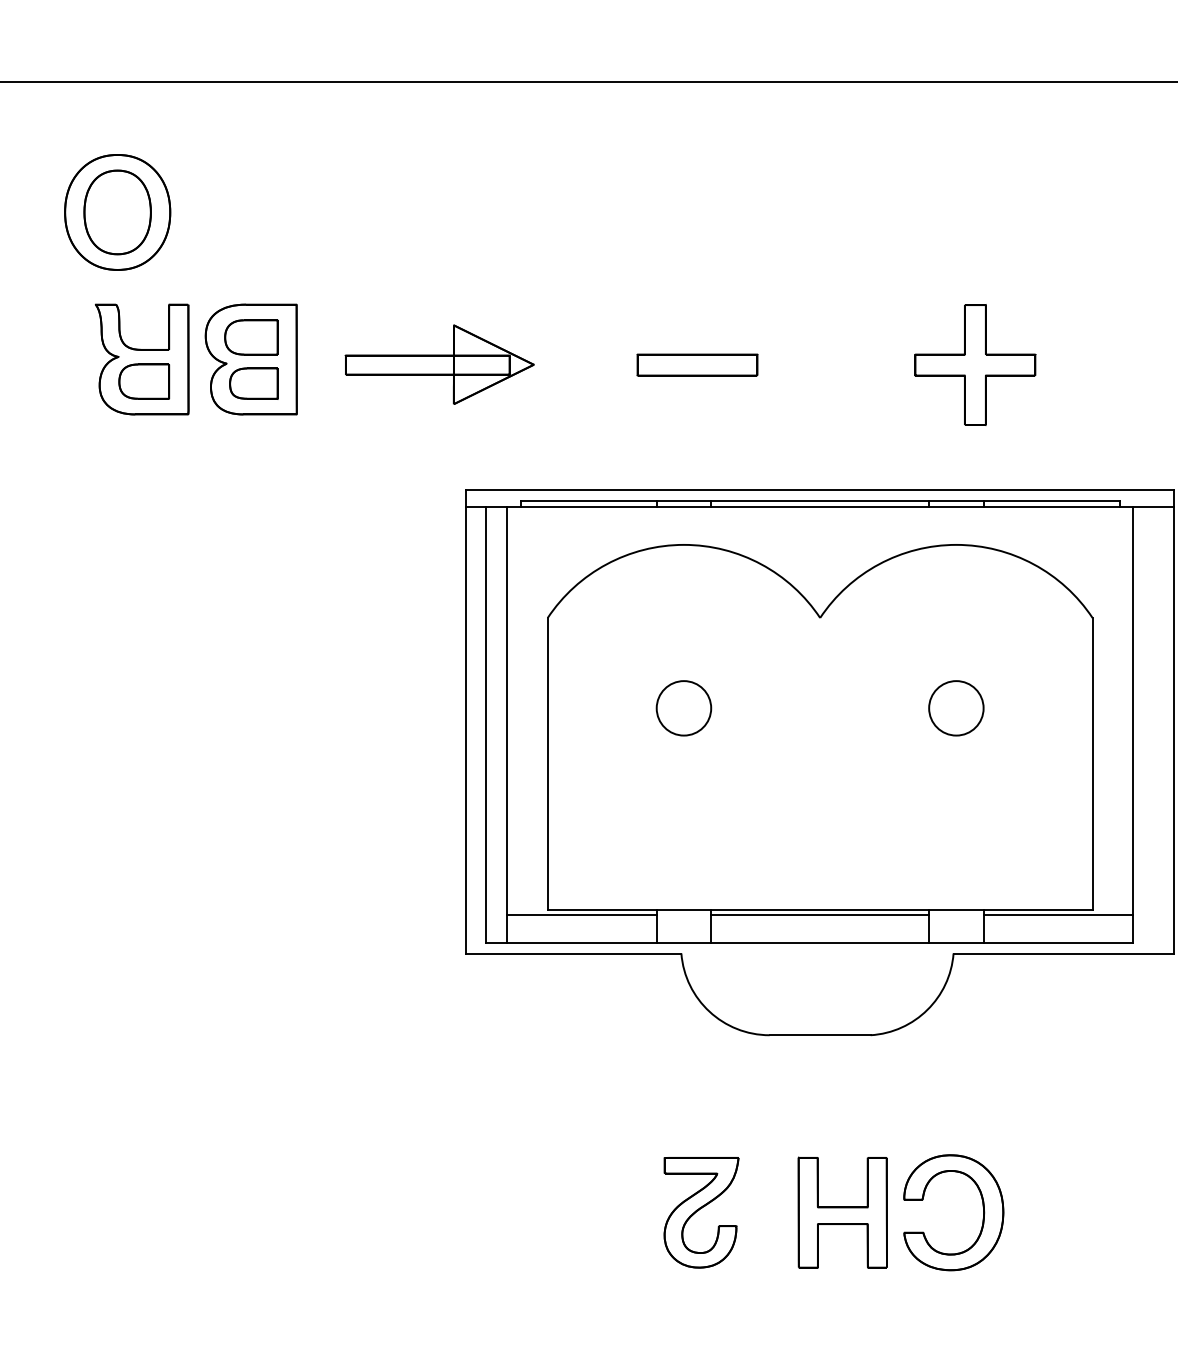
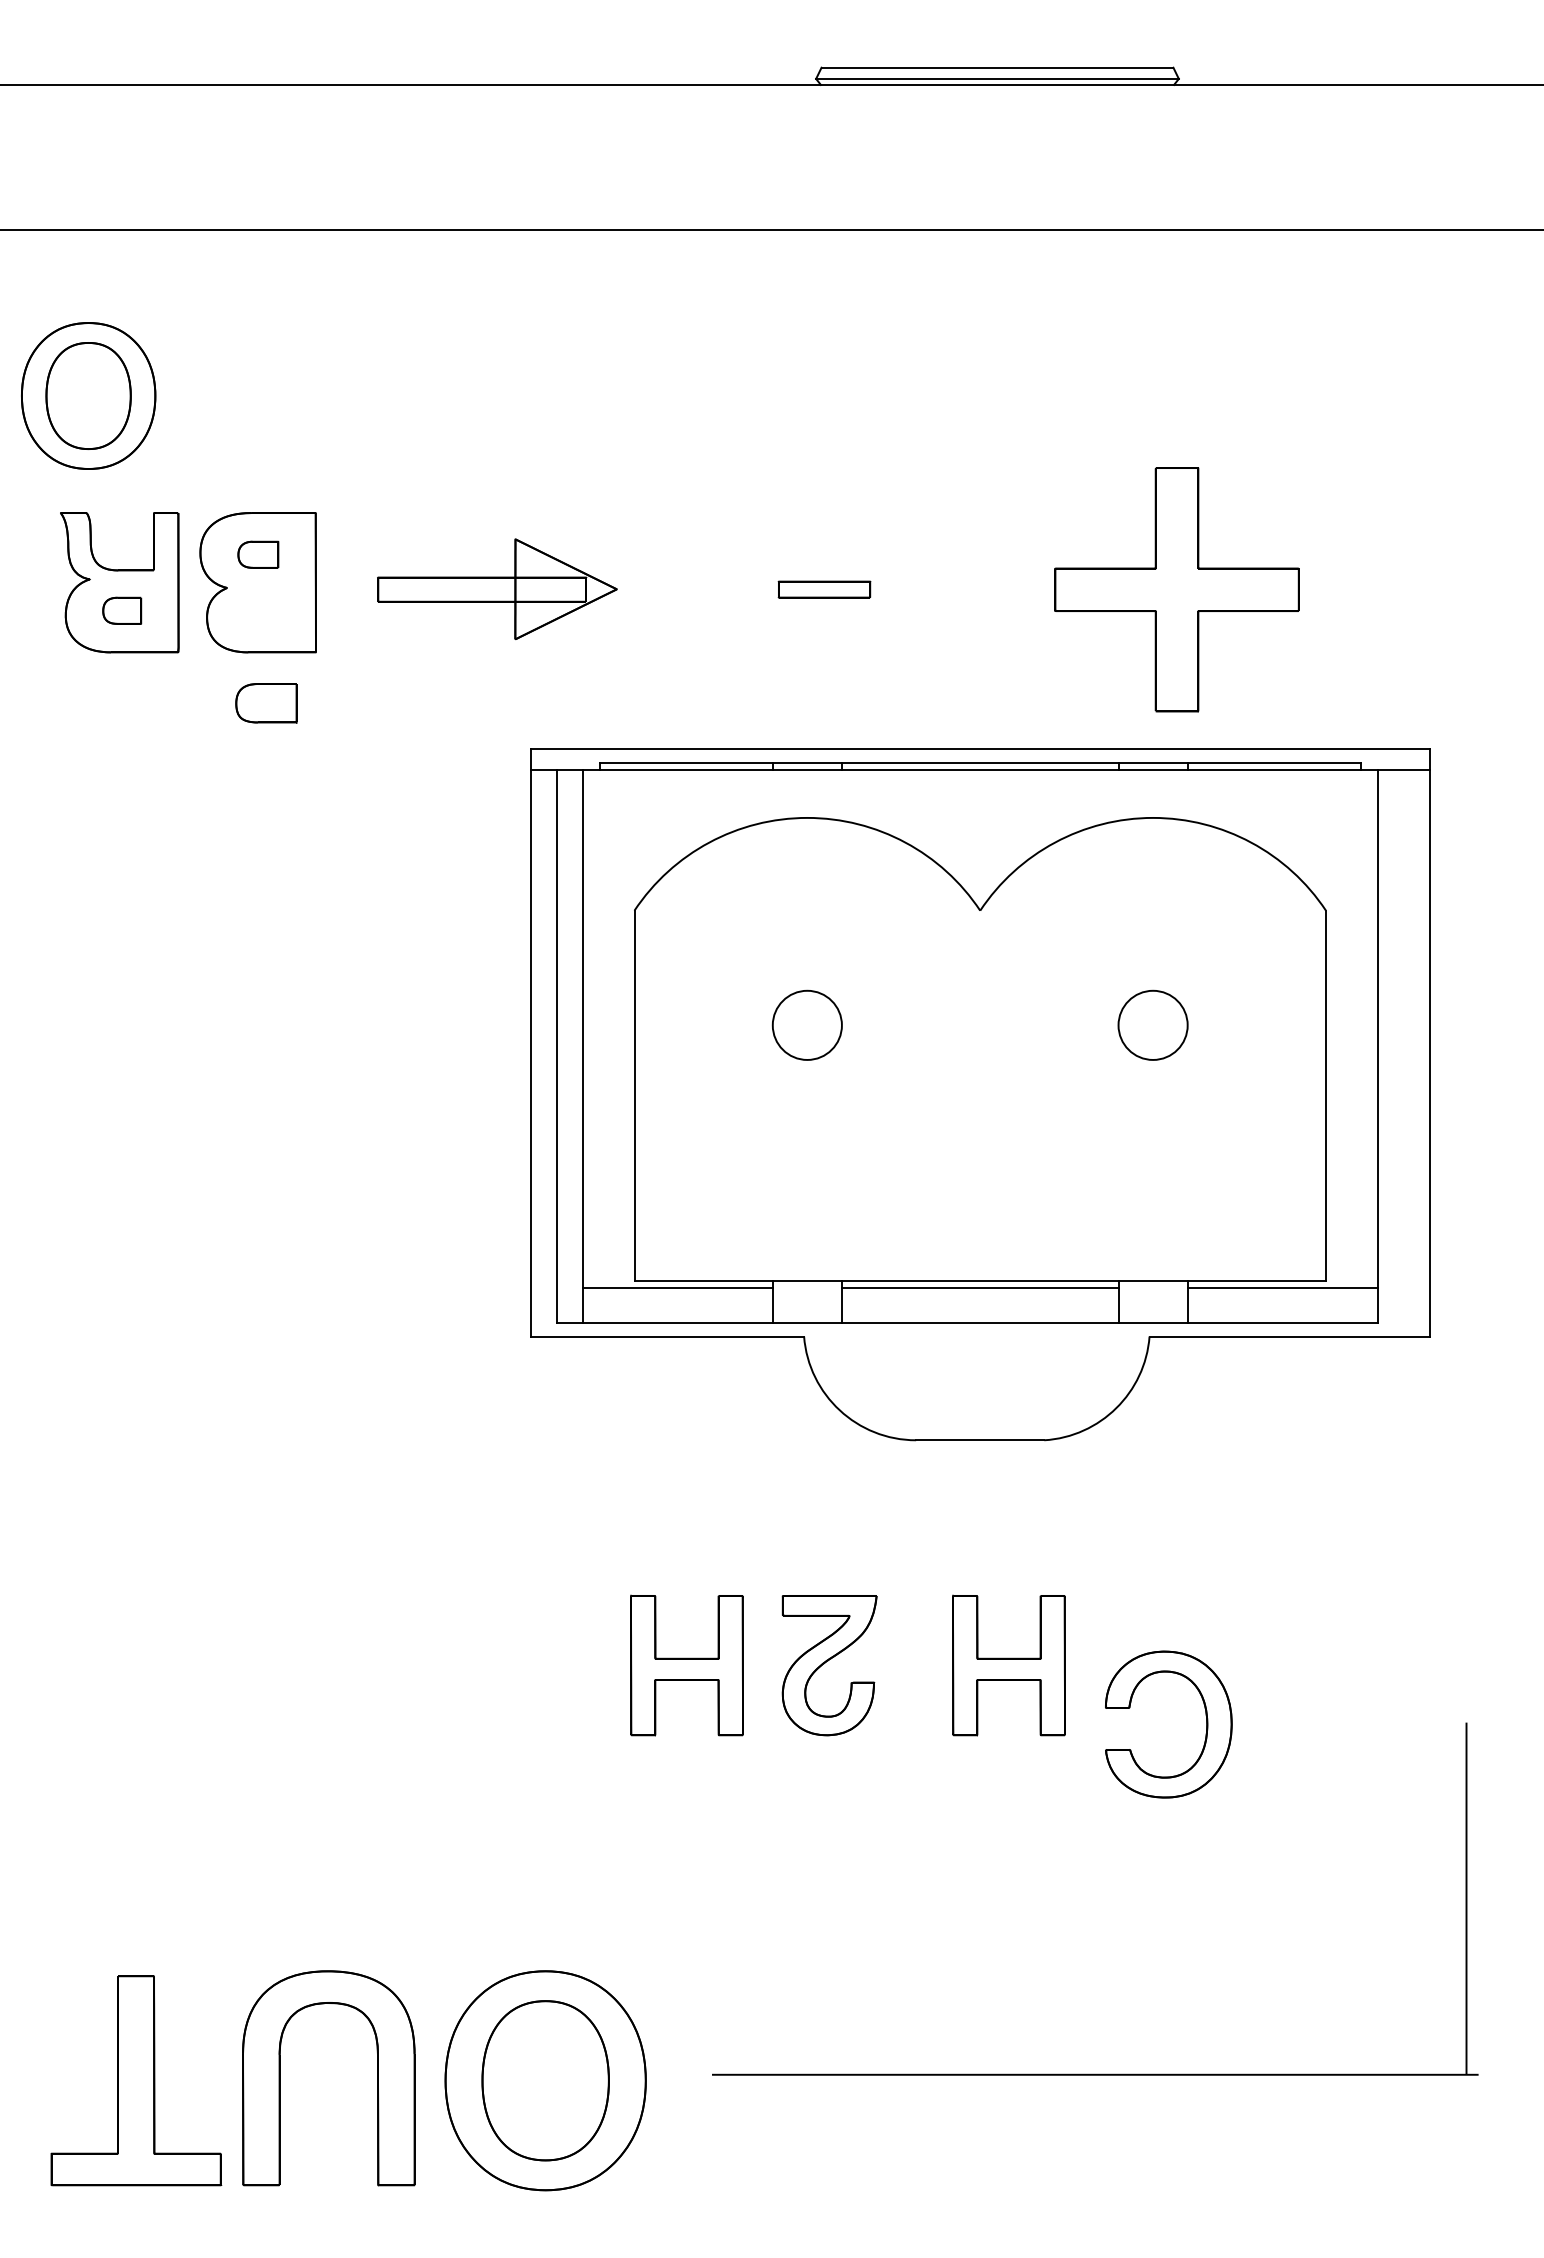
part: (251, 337) -> (258, 554), size x0.6
part: (697, 364) -> (824, 589), size x0.6
part: (975, 364) -> (1177, 589), size x1.6
part: (143, 381) -> (121, 610), size x0.6
part: (253, 383) -> (266, 703), moved
part: (588, 1212) -> (686, 1665), added
part: (983, 1212) -> (1206, 1724), moved

